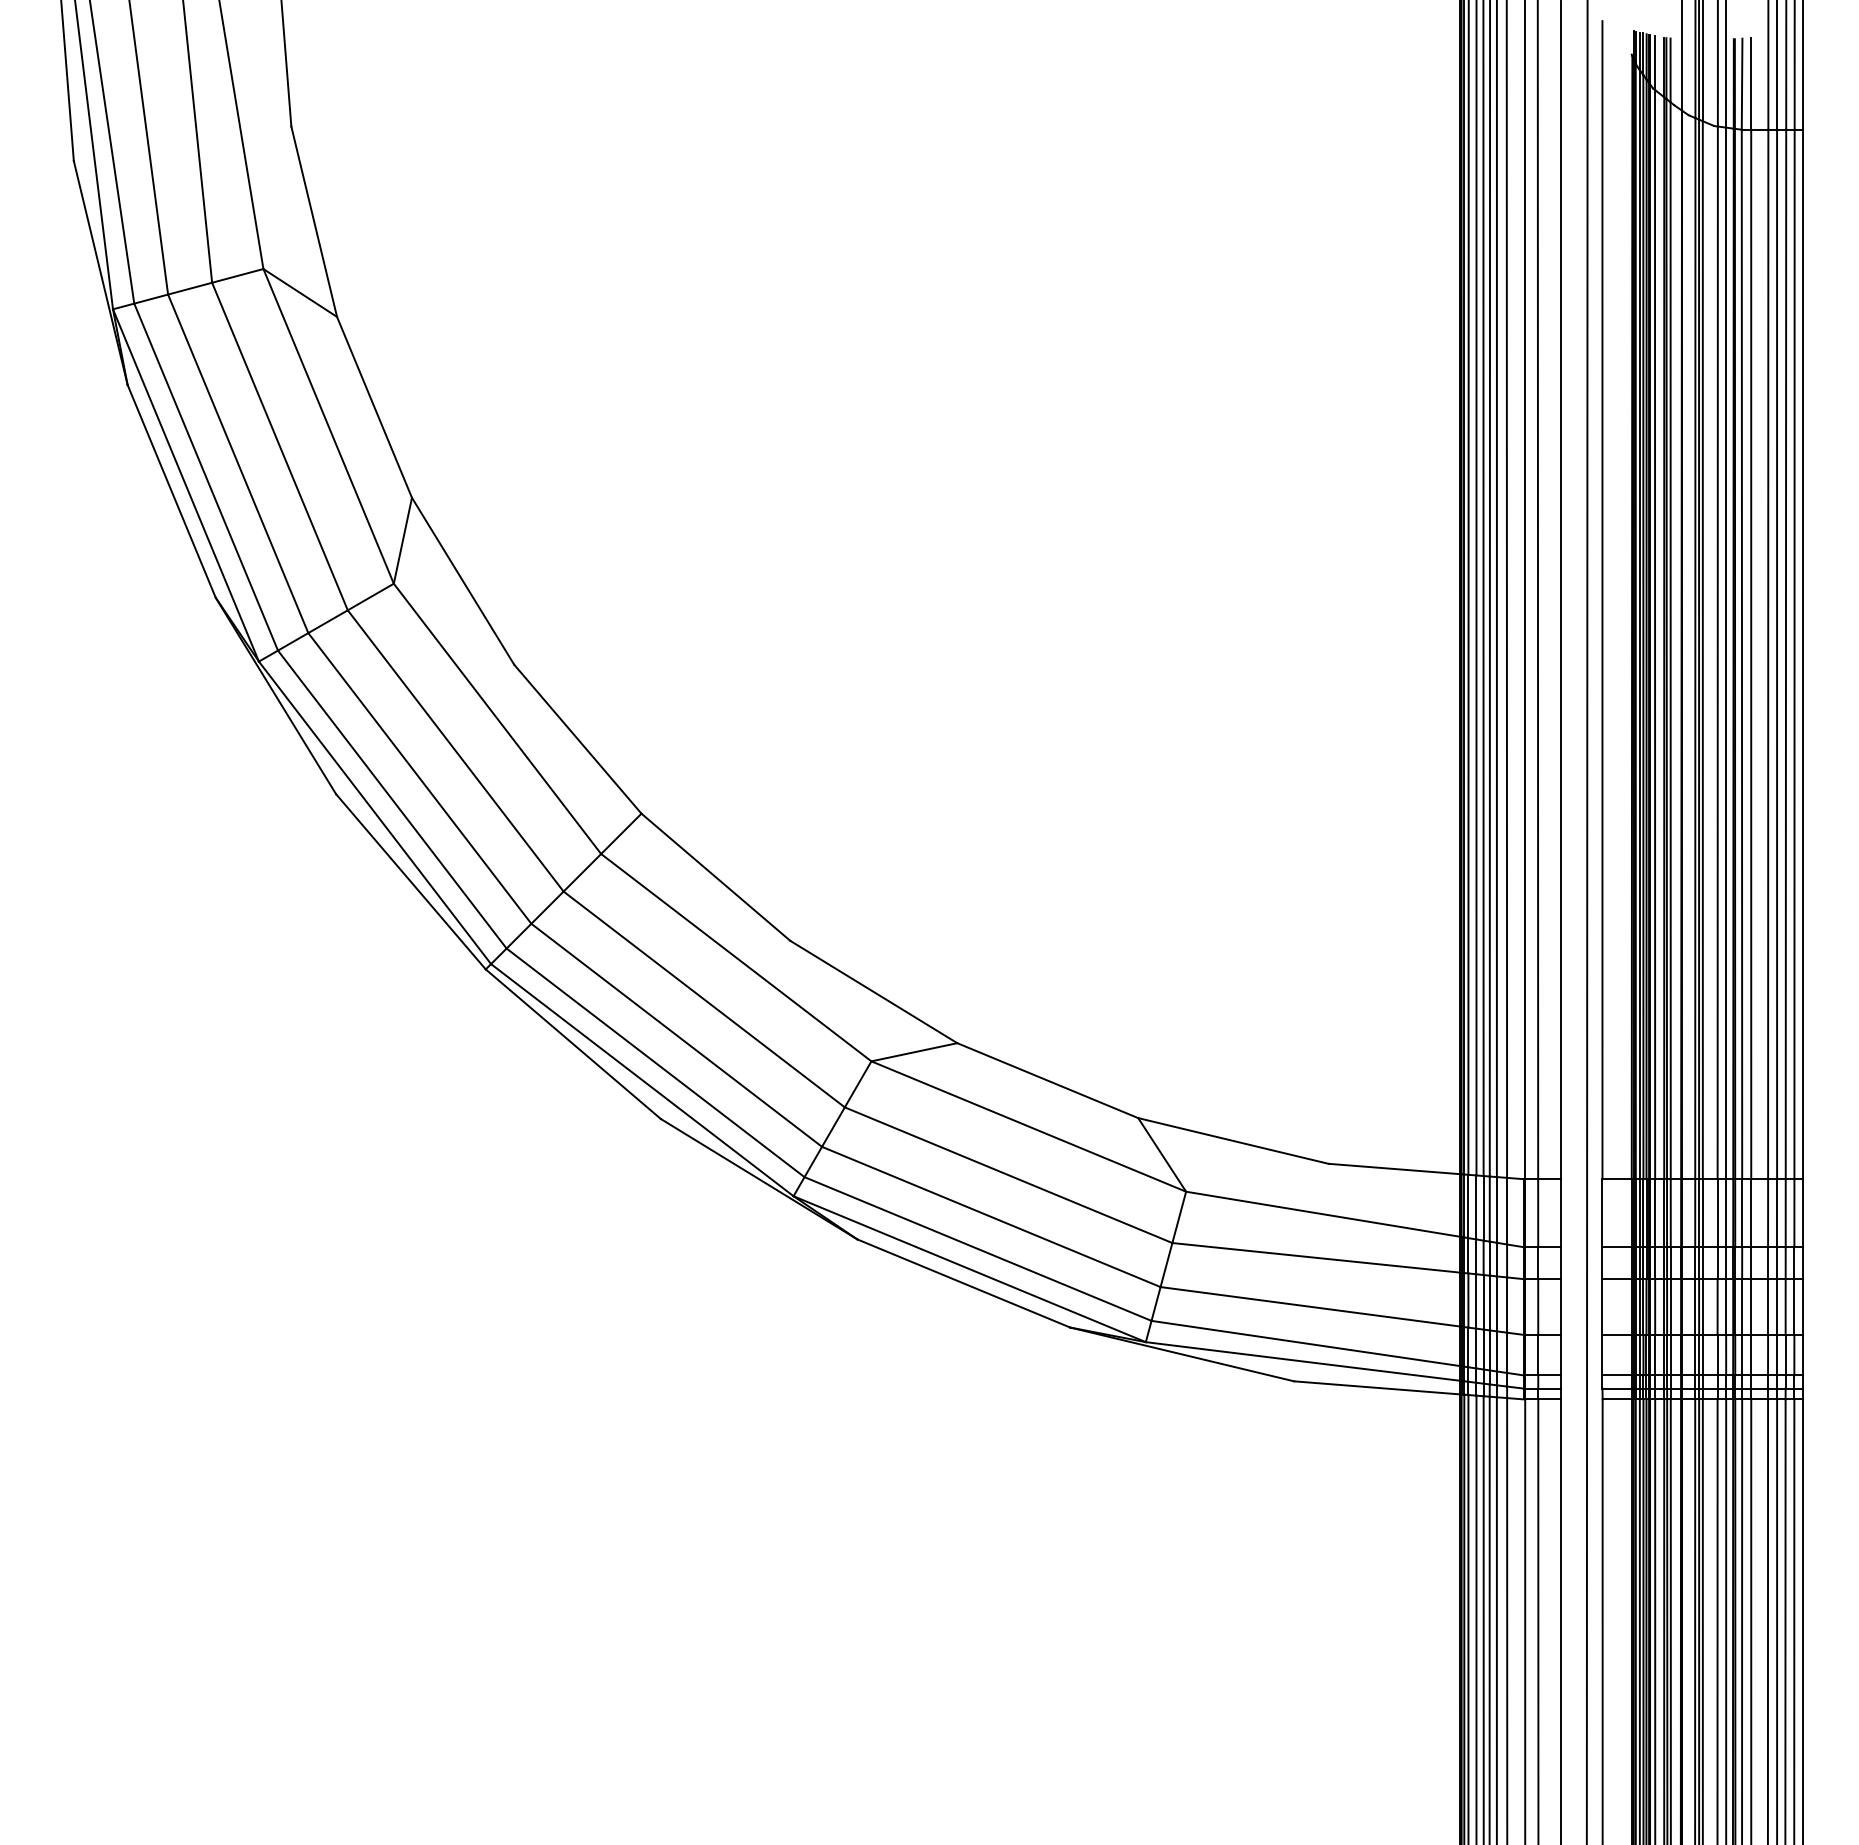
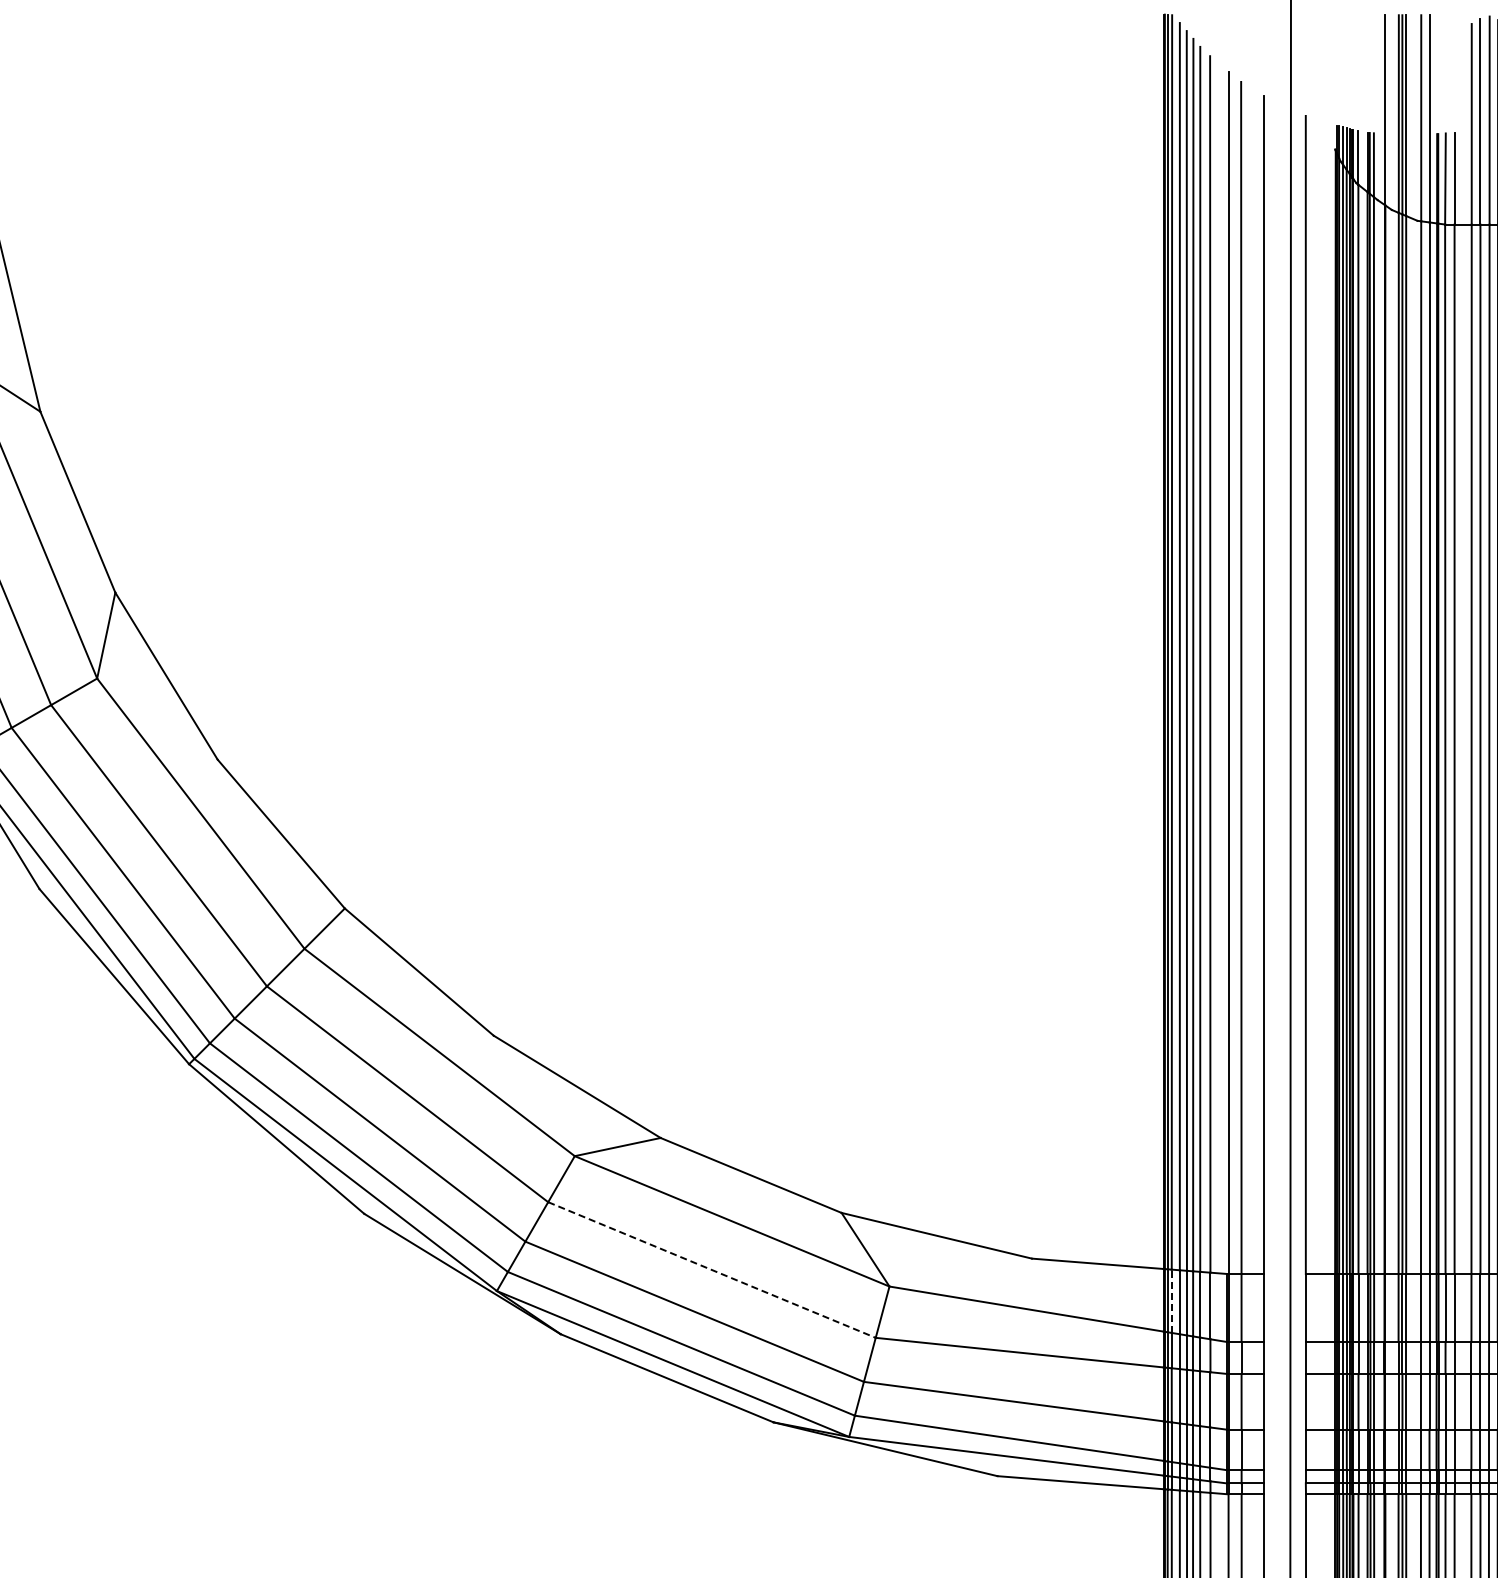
line: (1009, 1175) -> (712, 1270), solid -> dashed
line: (1468, 1206) -> (1171, 1301), solid -> dashed

